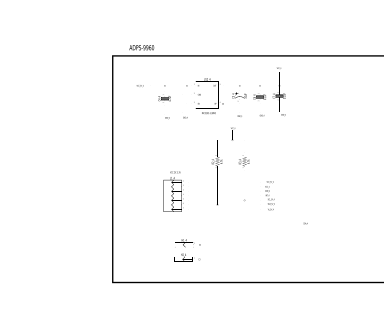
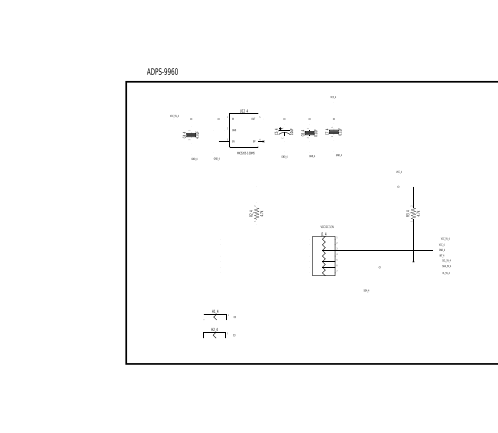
text: (140, 86) -> (174, 116), moved
text: (218, 169) -> (381, 223), moved

